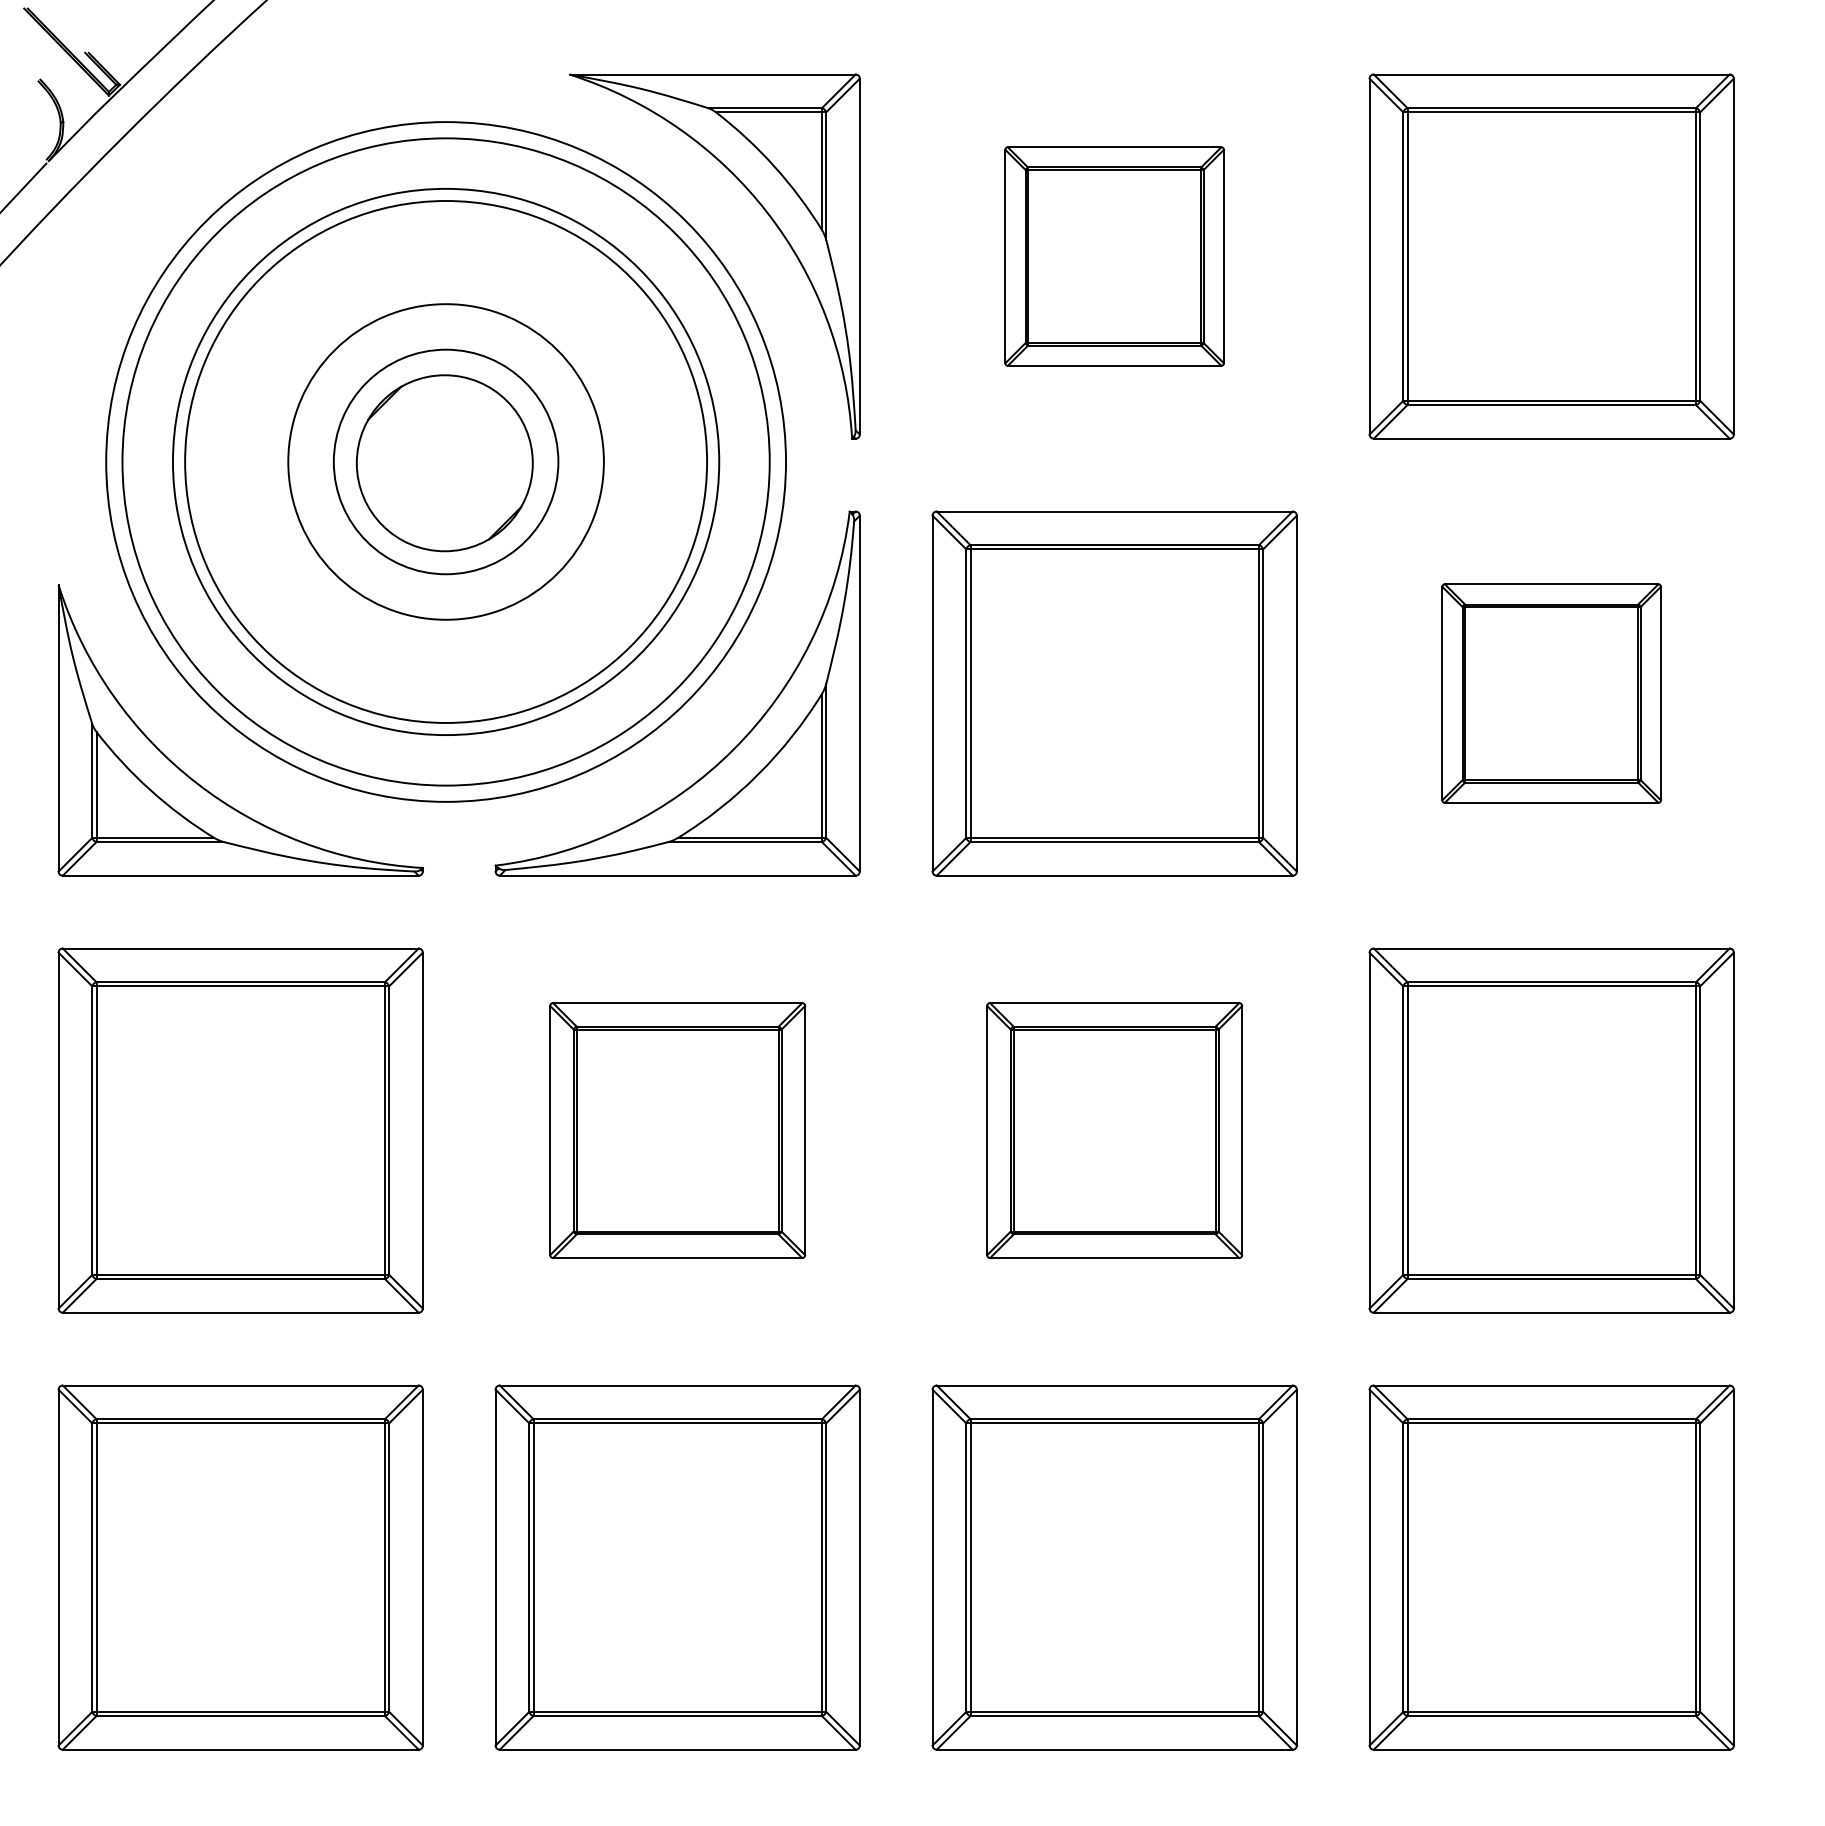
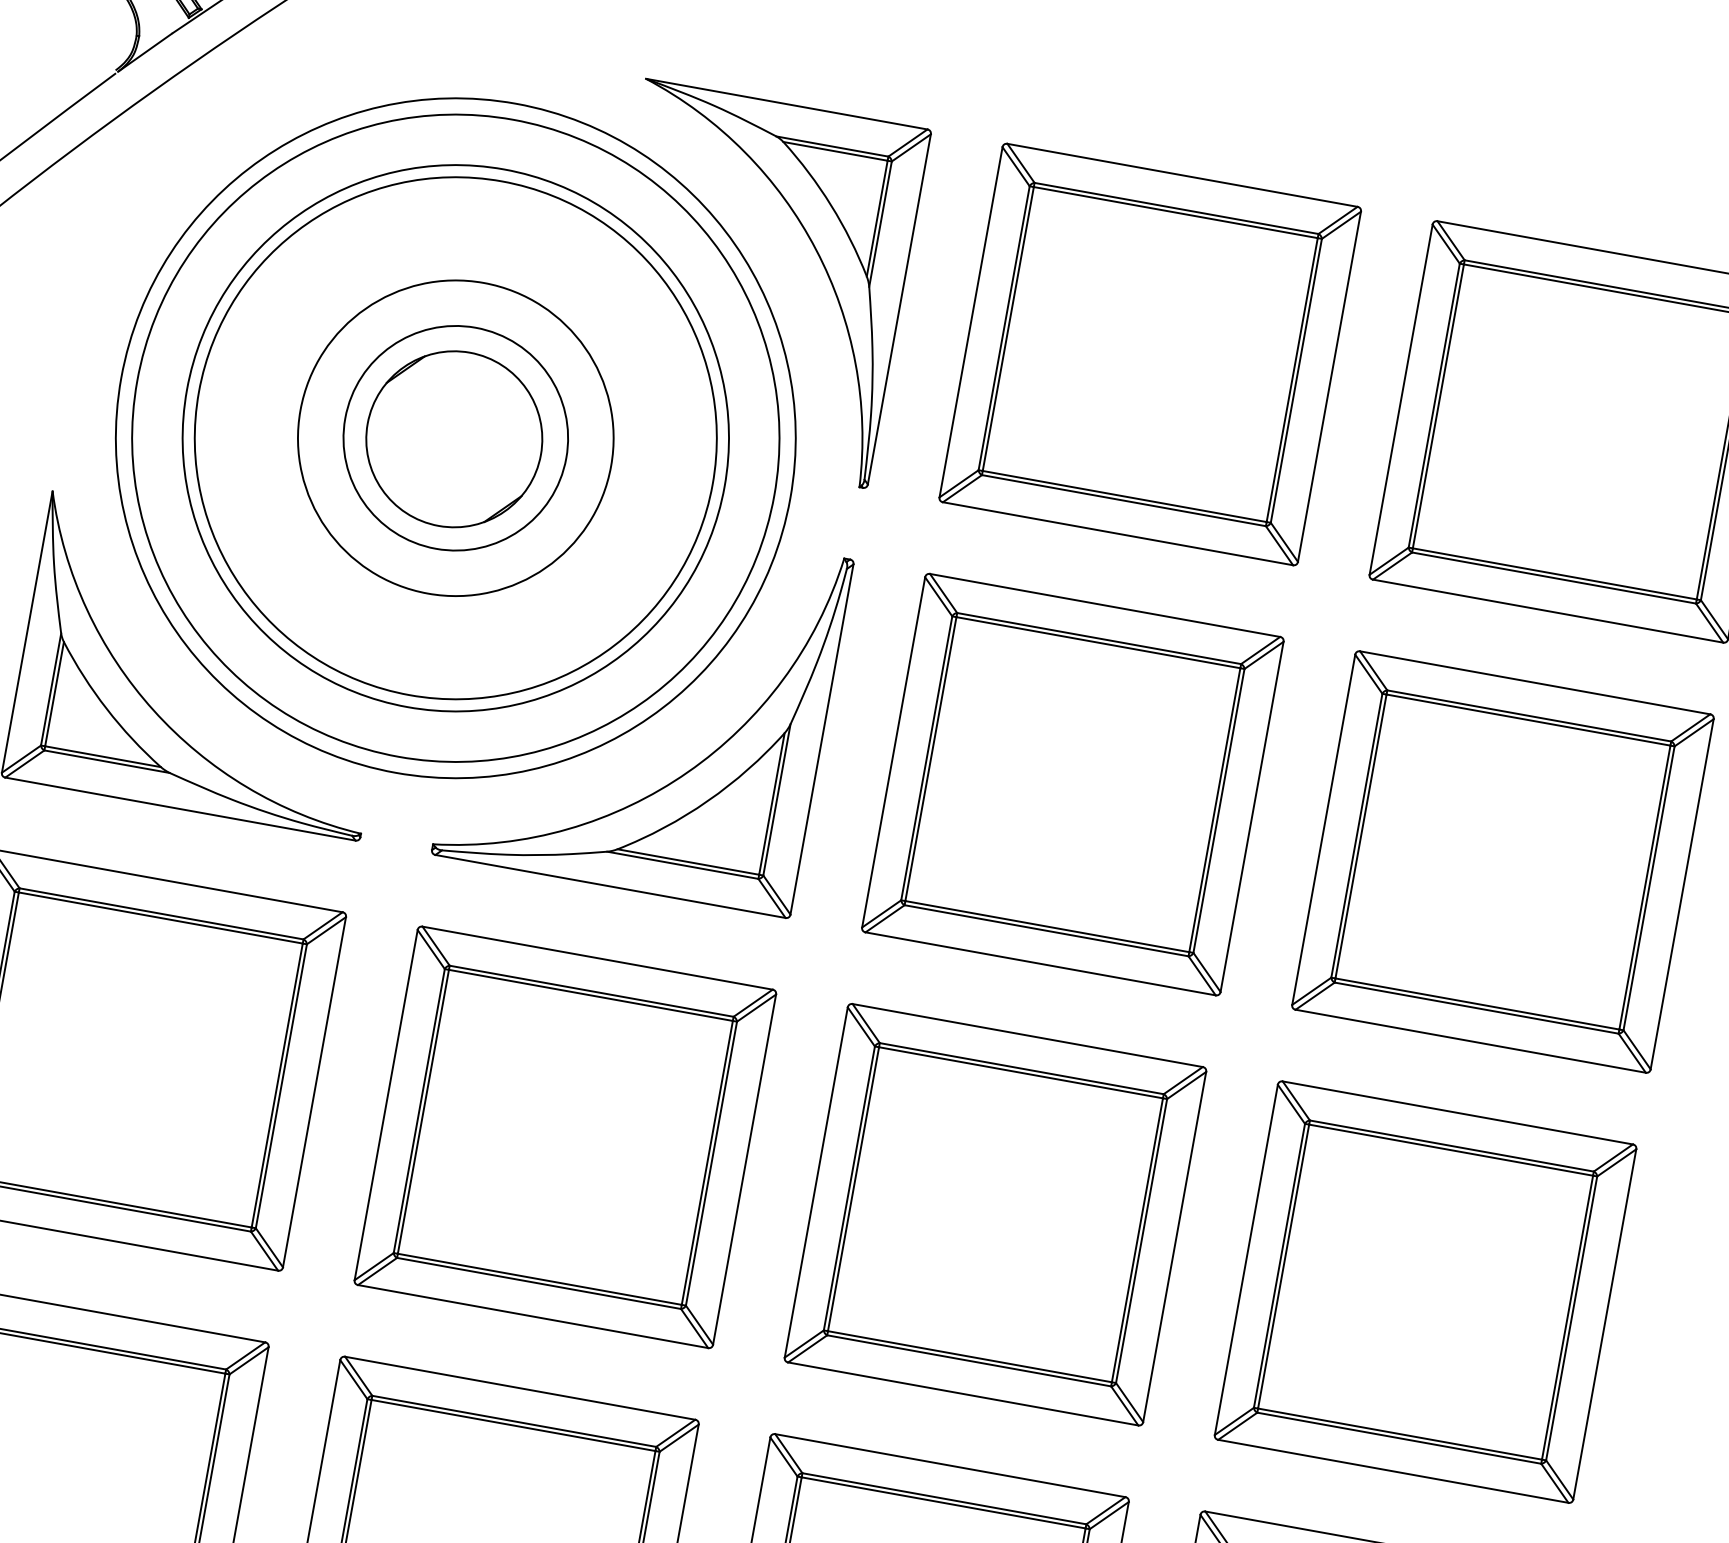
part: (1114, 256) -> (1150, 354), size x1.67
part: (1551, 693) -> (1502, 861), size x1.67
part: (677, 1130) -> (565, 1137), size x1.43
part: (1114, 1130) -> (995, 1214), size x1.43

